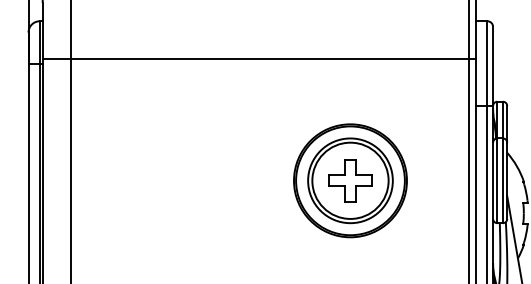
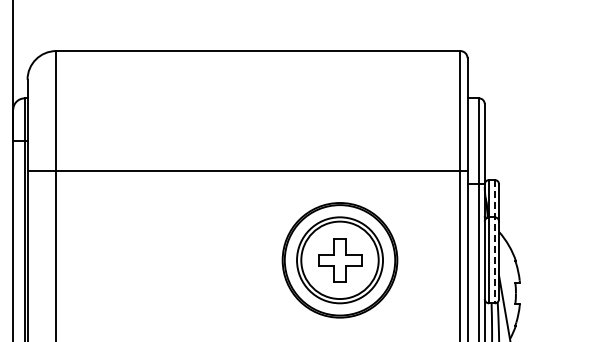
line: (259, 59) -> (247, 171), moved
line: (502, 162) -> (494, 241), solid -> dashed

